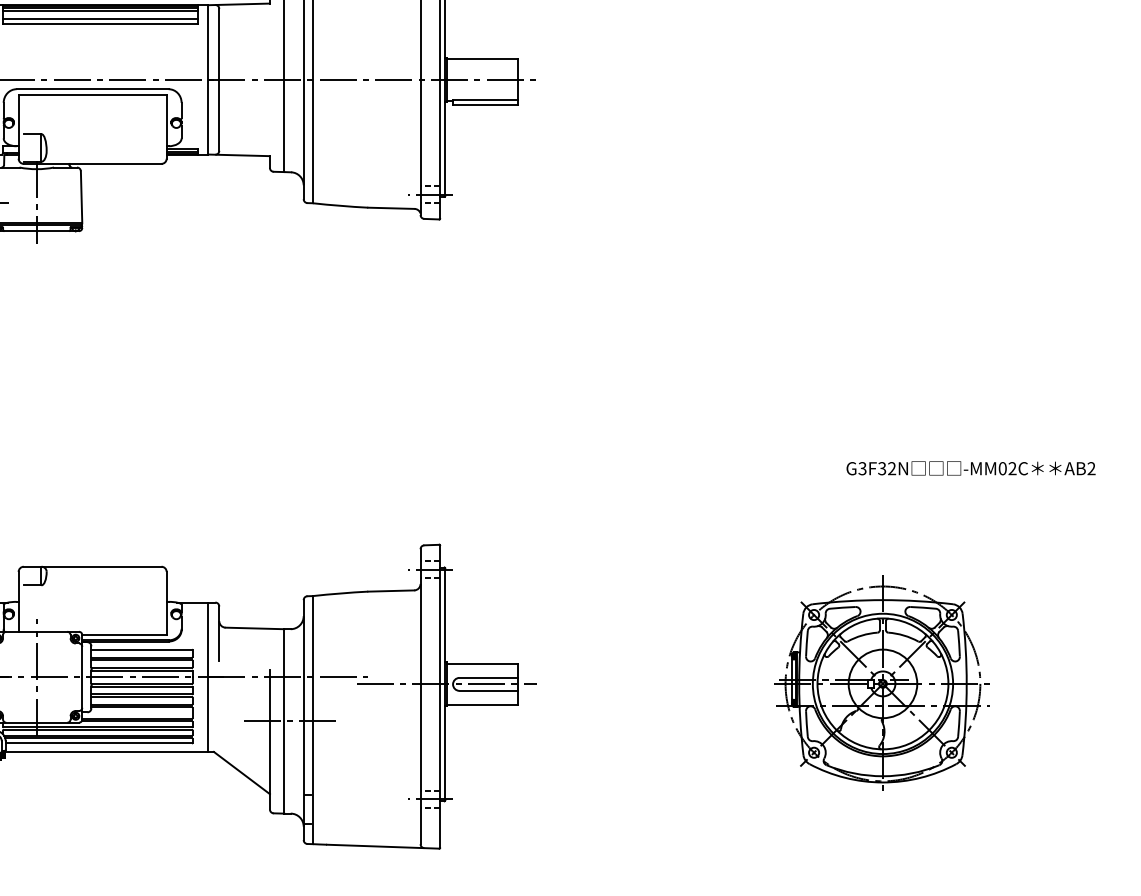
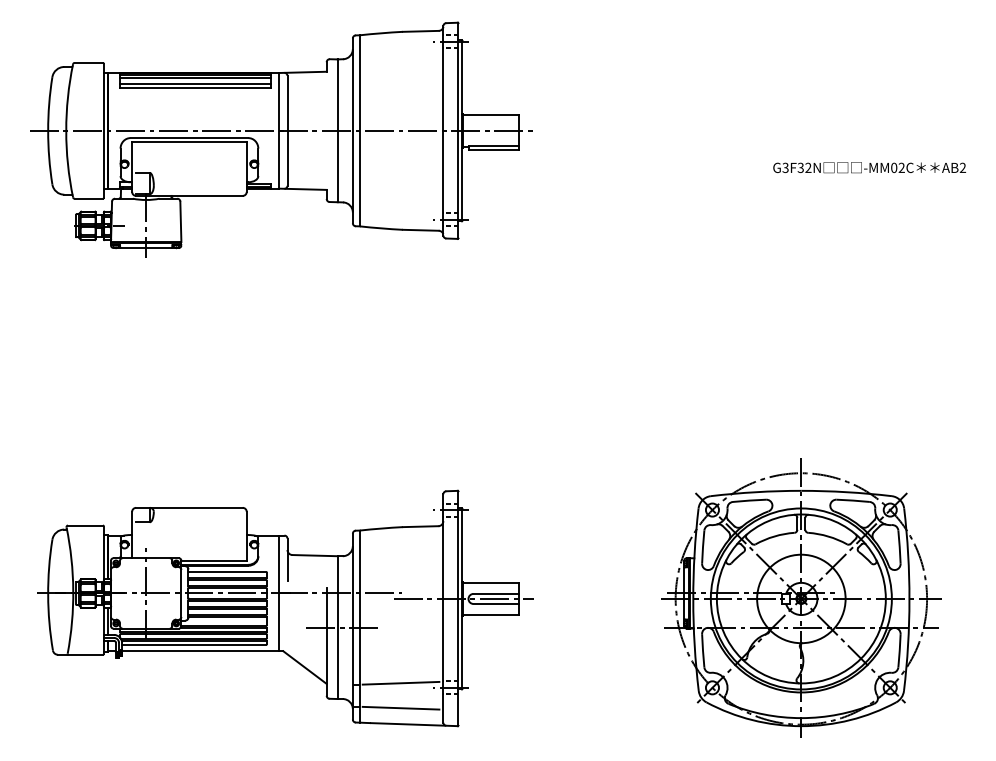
text: (970, 468) -> (869, 167), moved
part: (883, 682) -> (801, 597), size x1.67
line: (365, 792) -> (400, 682), added
line: (365, 824) -> (400, 707), added

